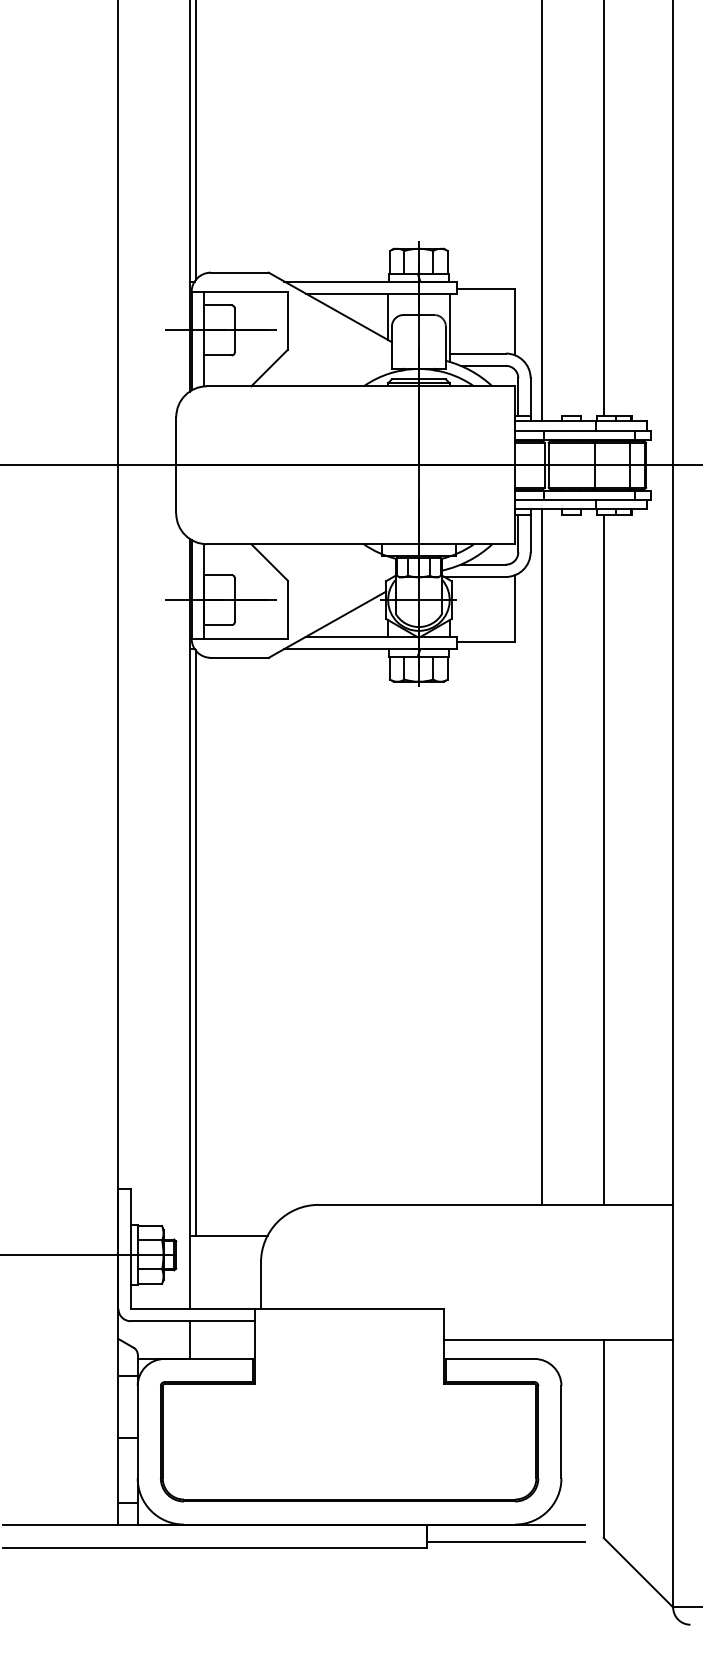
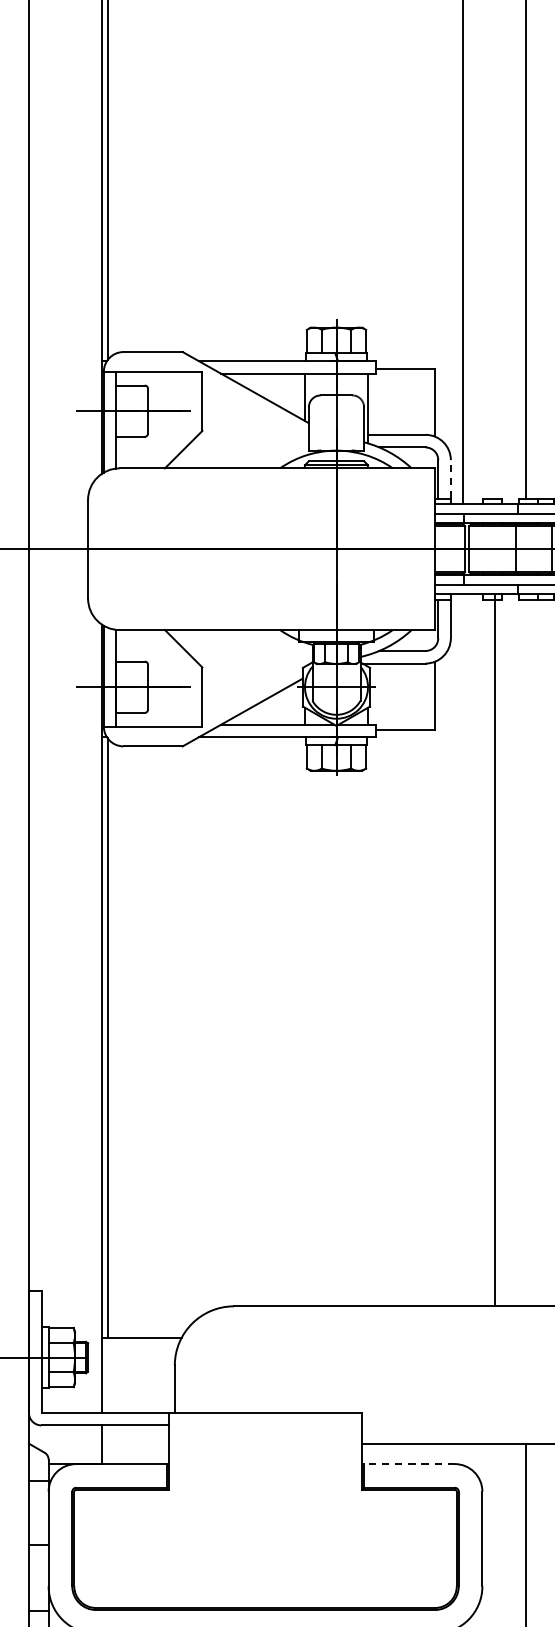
line: (530, 396) -> (450, 478), solid -> dashed
line: (542, 856) -> (495, 949), moved
line: (603, 859) -> (525, 952), removed
line: (489, 1358) -> (408, 1463), solid -> dashed

